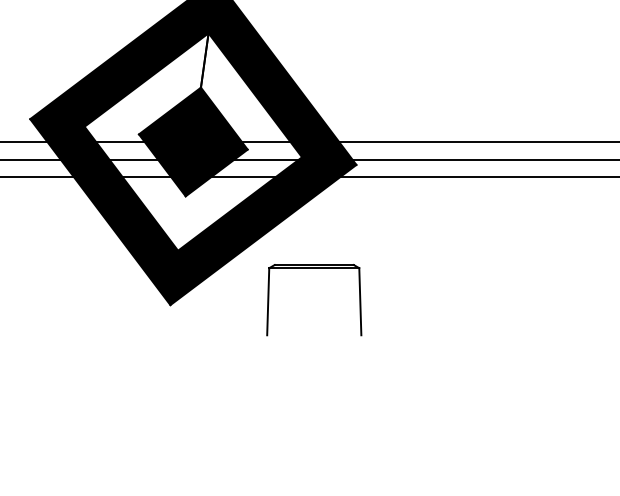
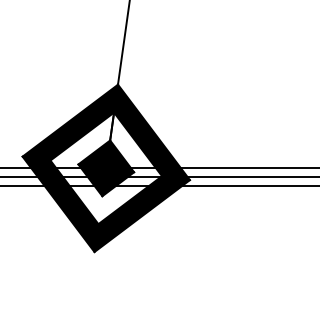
part: (314, 268) -> (168, 233), removed

